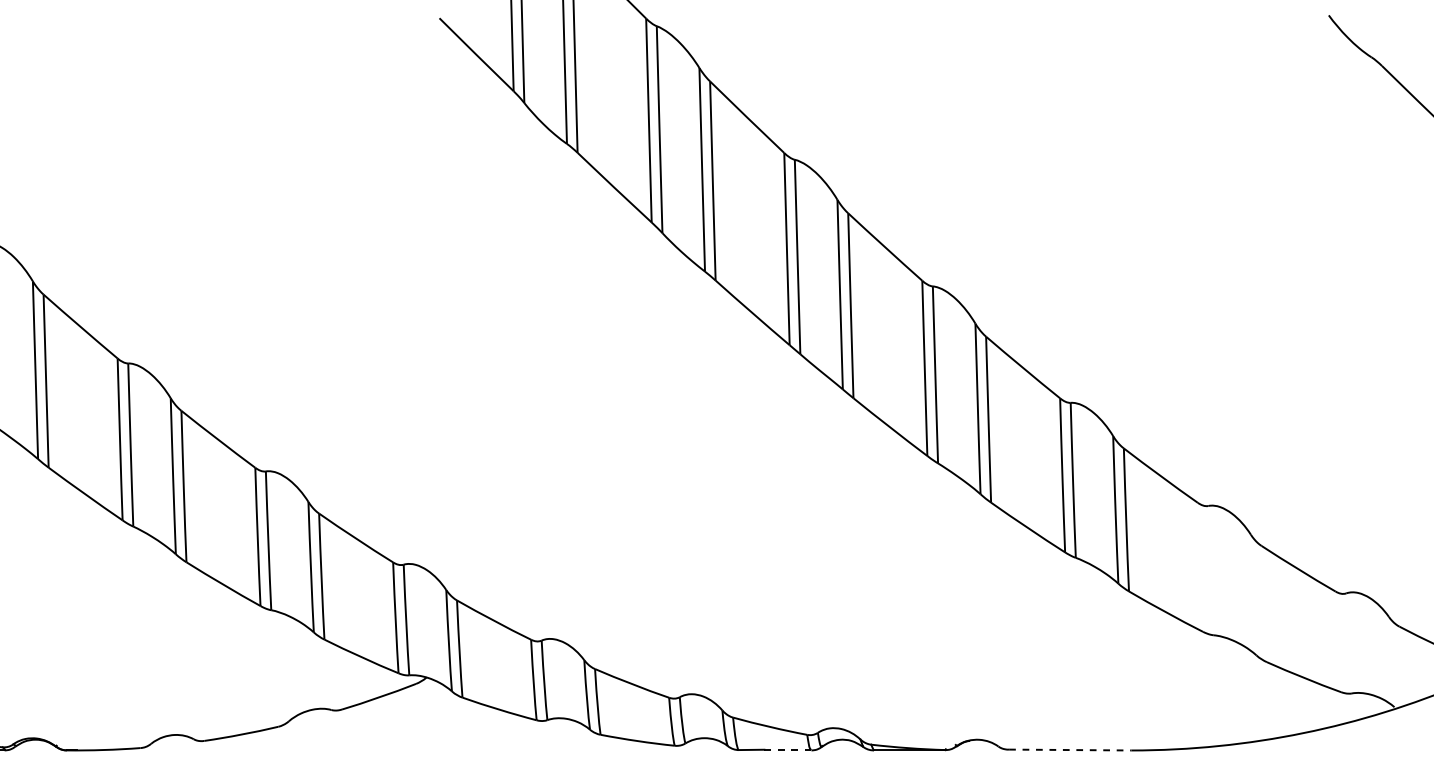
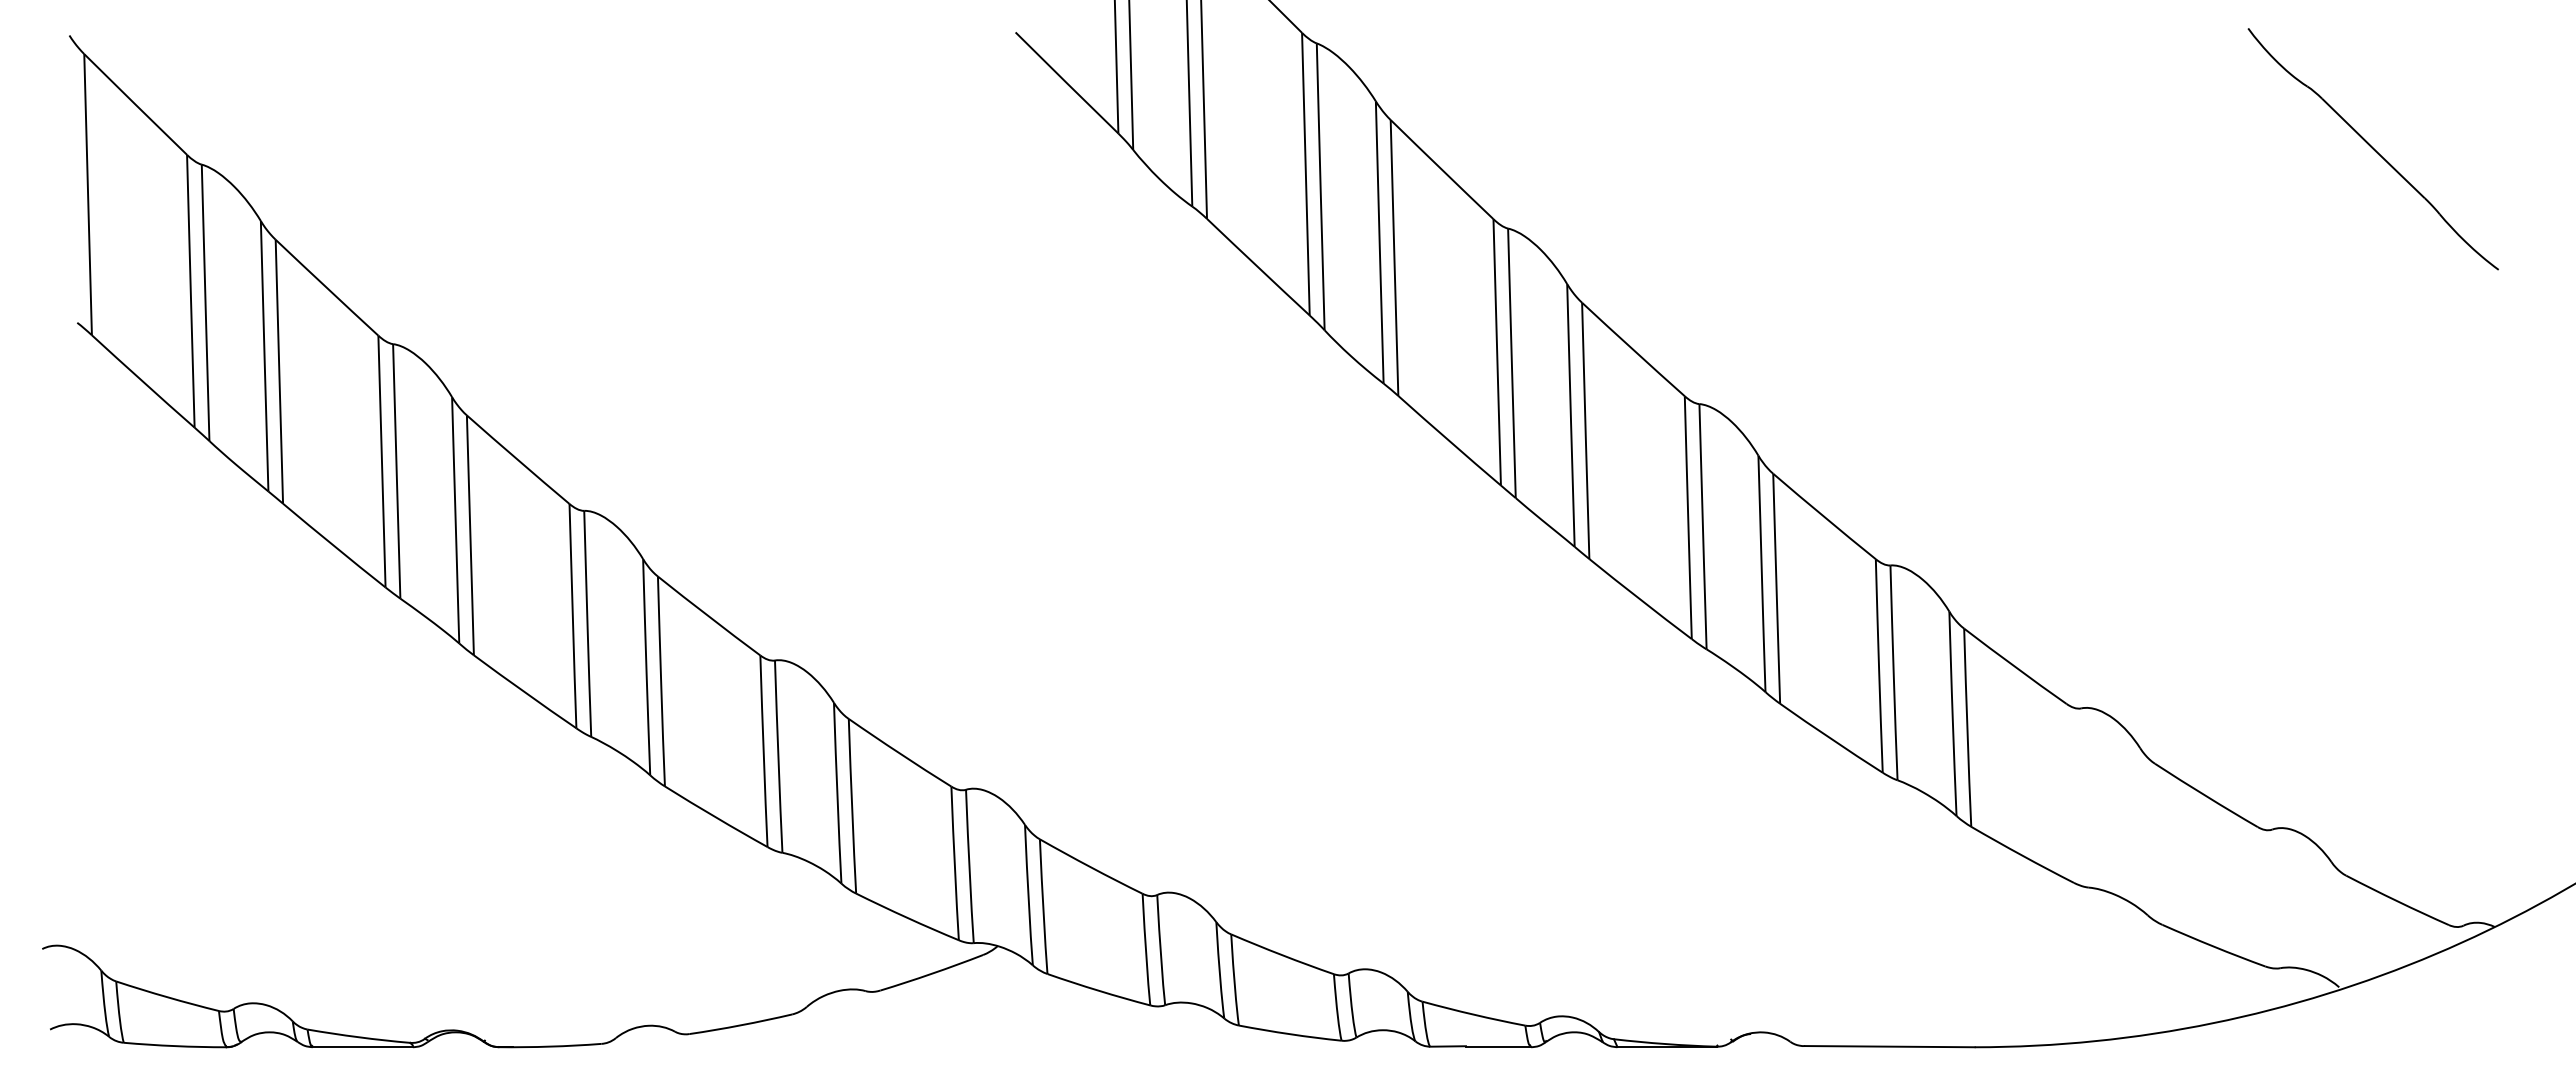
line: (1070, 749) -> (1889, 1046), dashed -> solid
line: (787, 750) -> (1498, 1047), dashed -> solid

